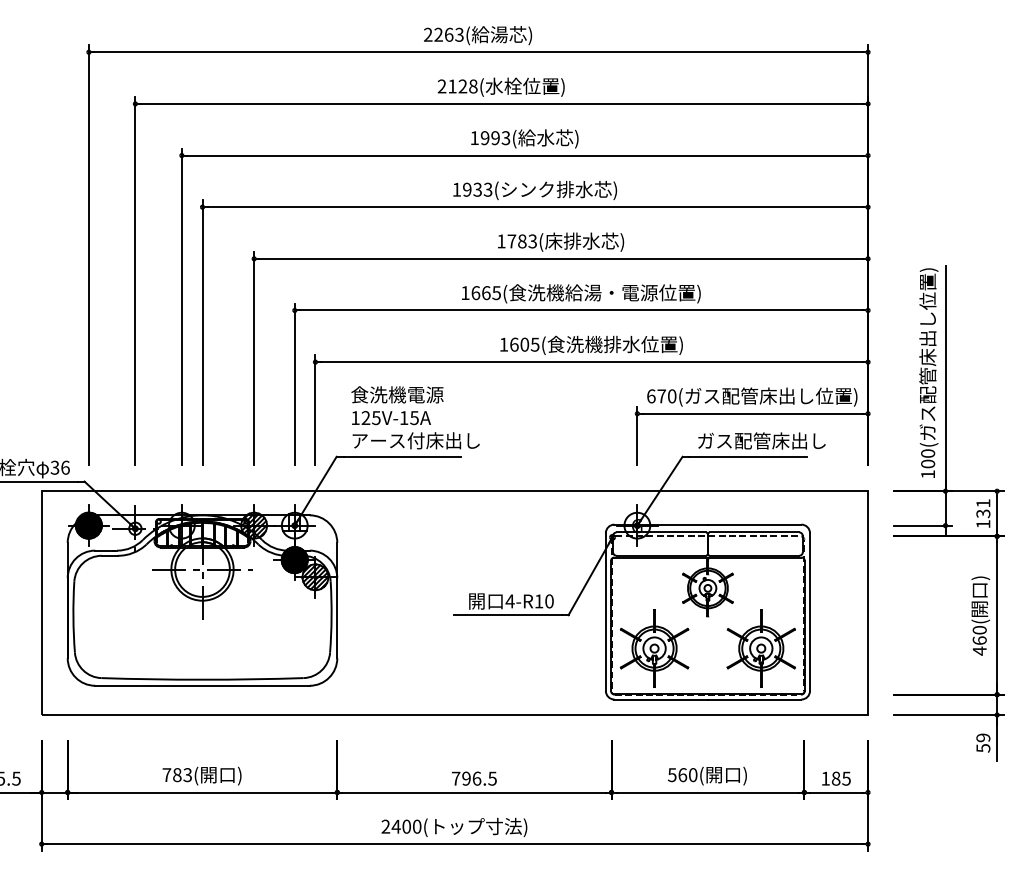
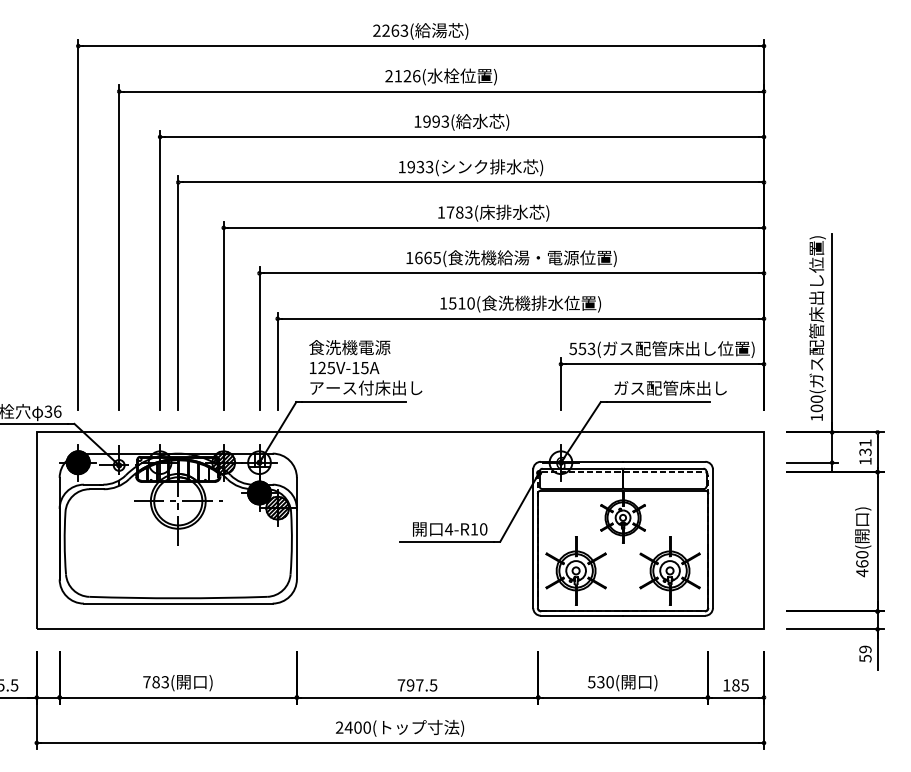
text: (473, 86) -> (416, 76), 2128( -> 2126(
text: (524, 344) -> (461, 303), 1605 -> 1510
text: (661, 395) -> (582, 348), 670 -> 553
text: (682, 775) -> (600, 682), 560( -> 530(
text: (476, 778) -> (419, 685), 796.5 -> 797.5

